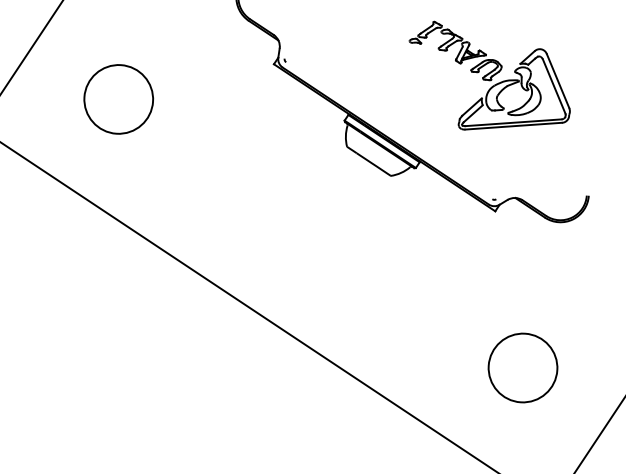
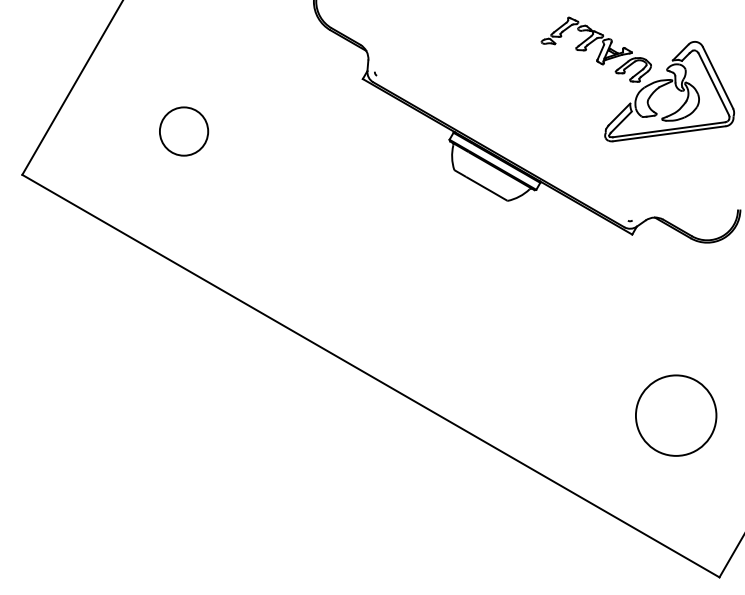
part: (489, 78) -> (637, 79), moved
circle: (118, 99) -> (183, 131), size x0.6

